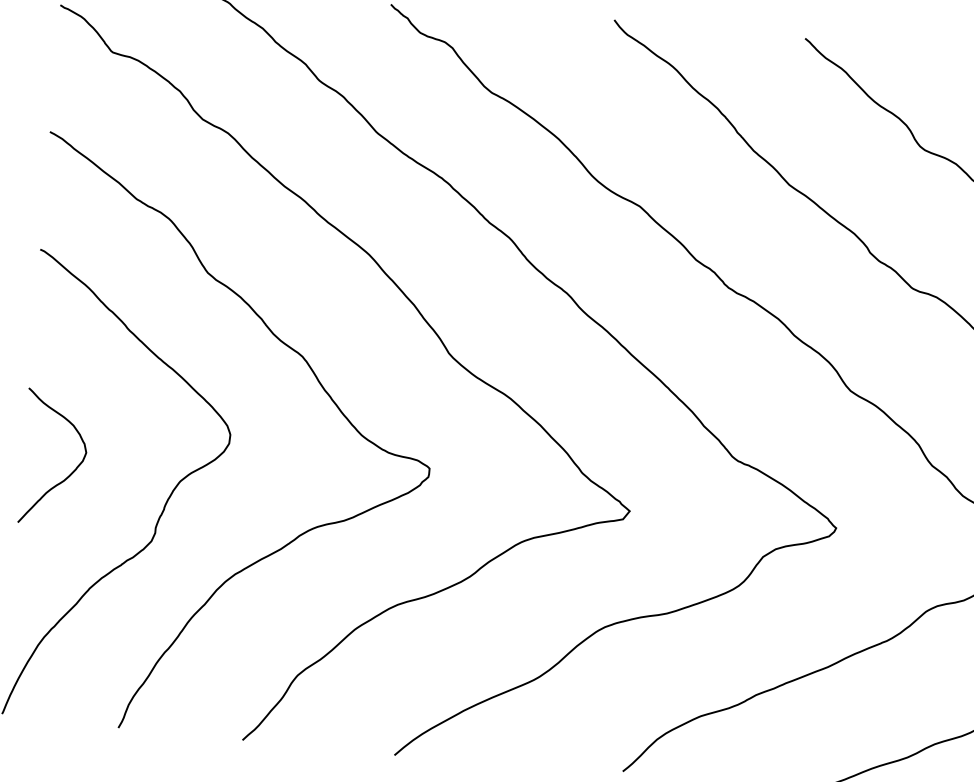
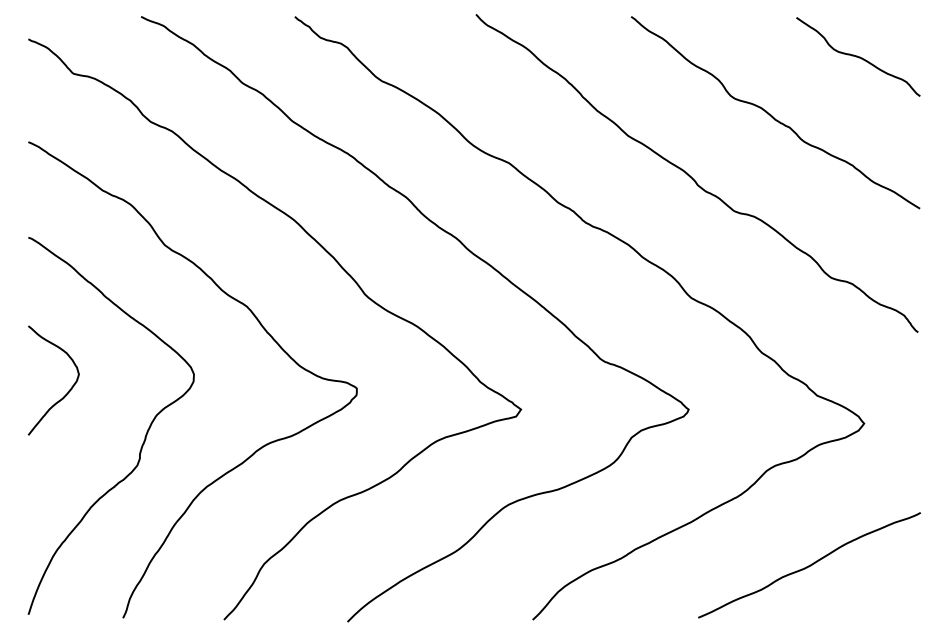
curve: (71, 471) -> (68, 390), moved

